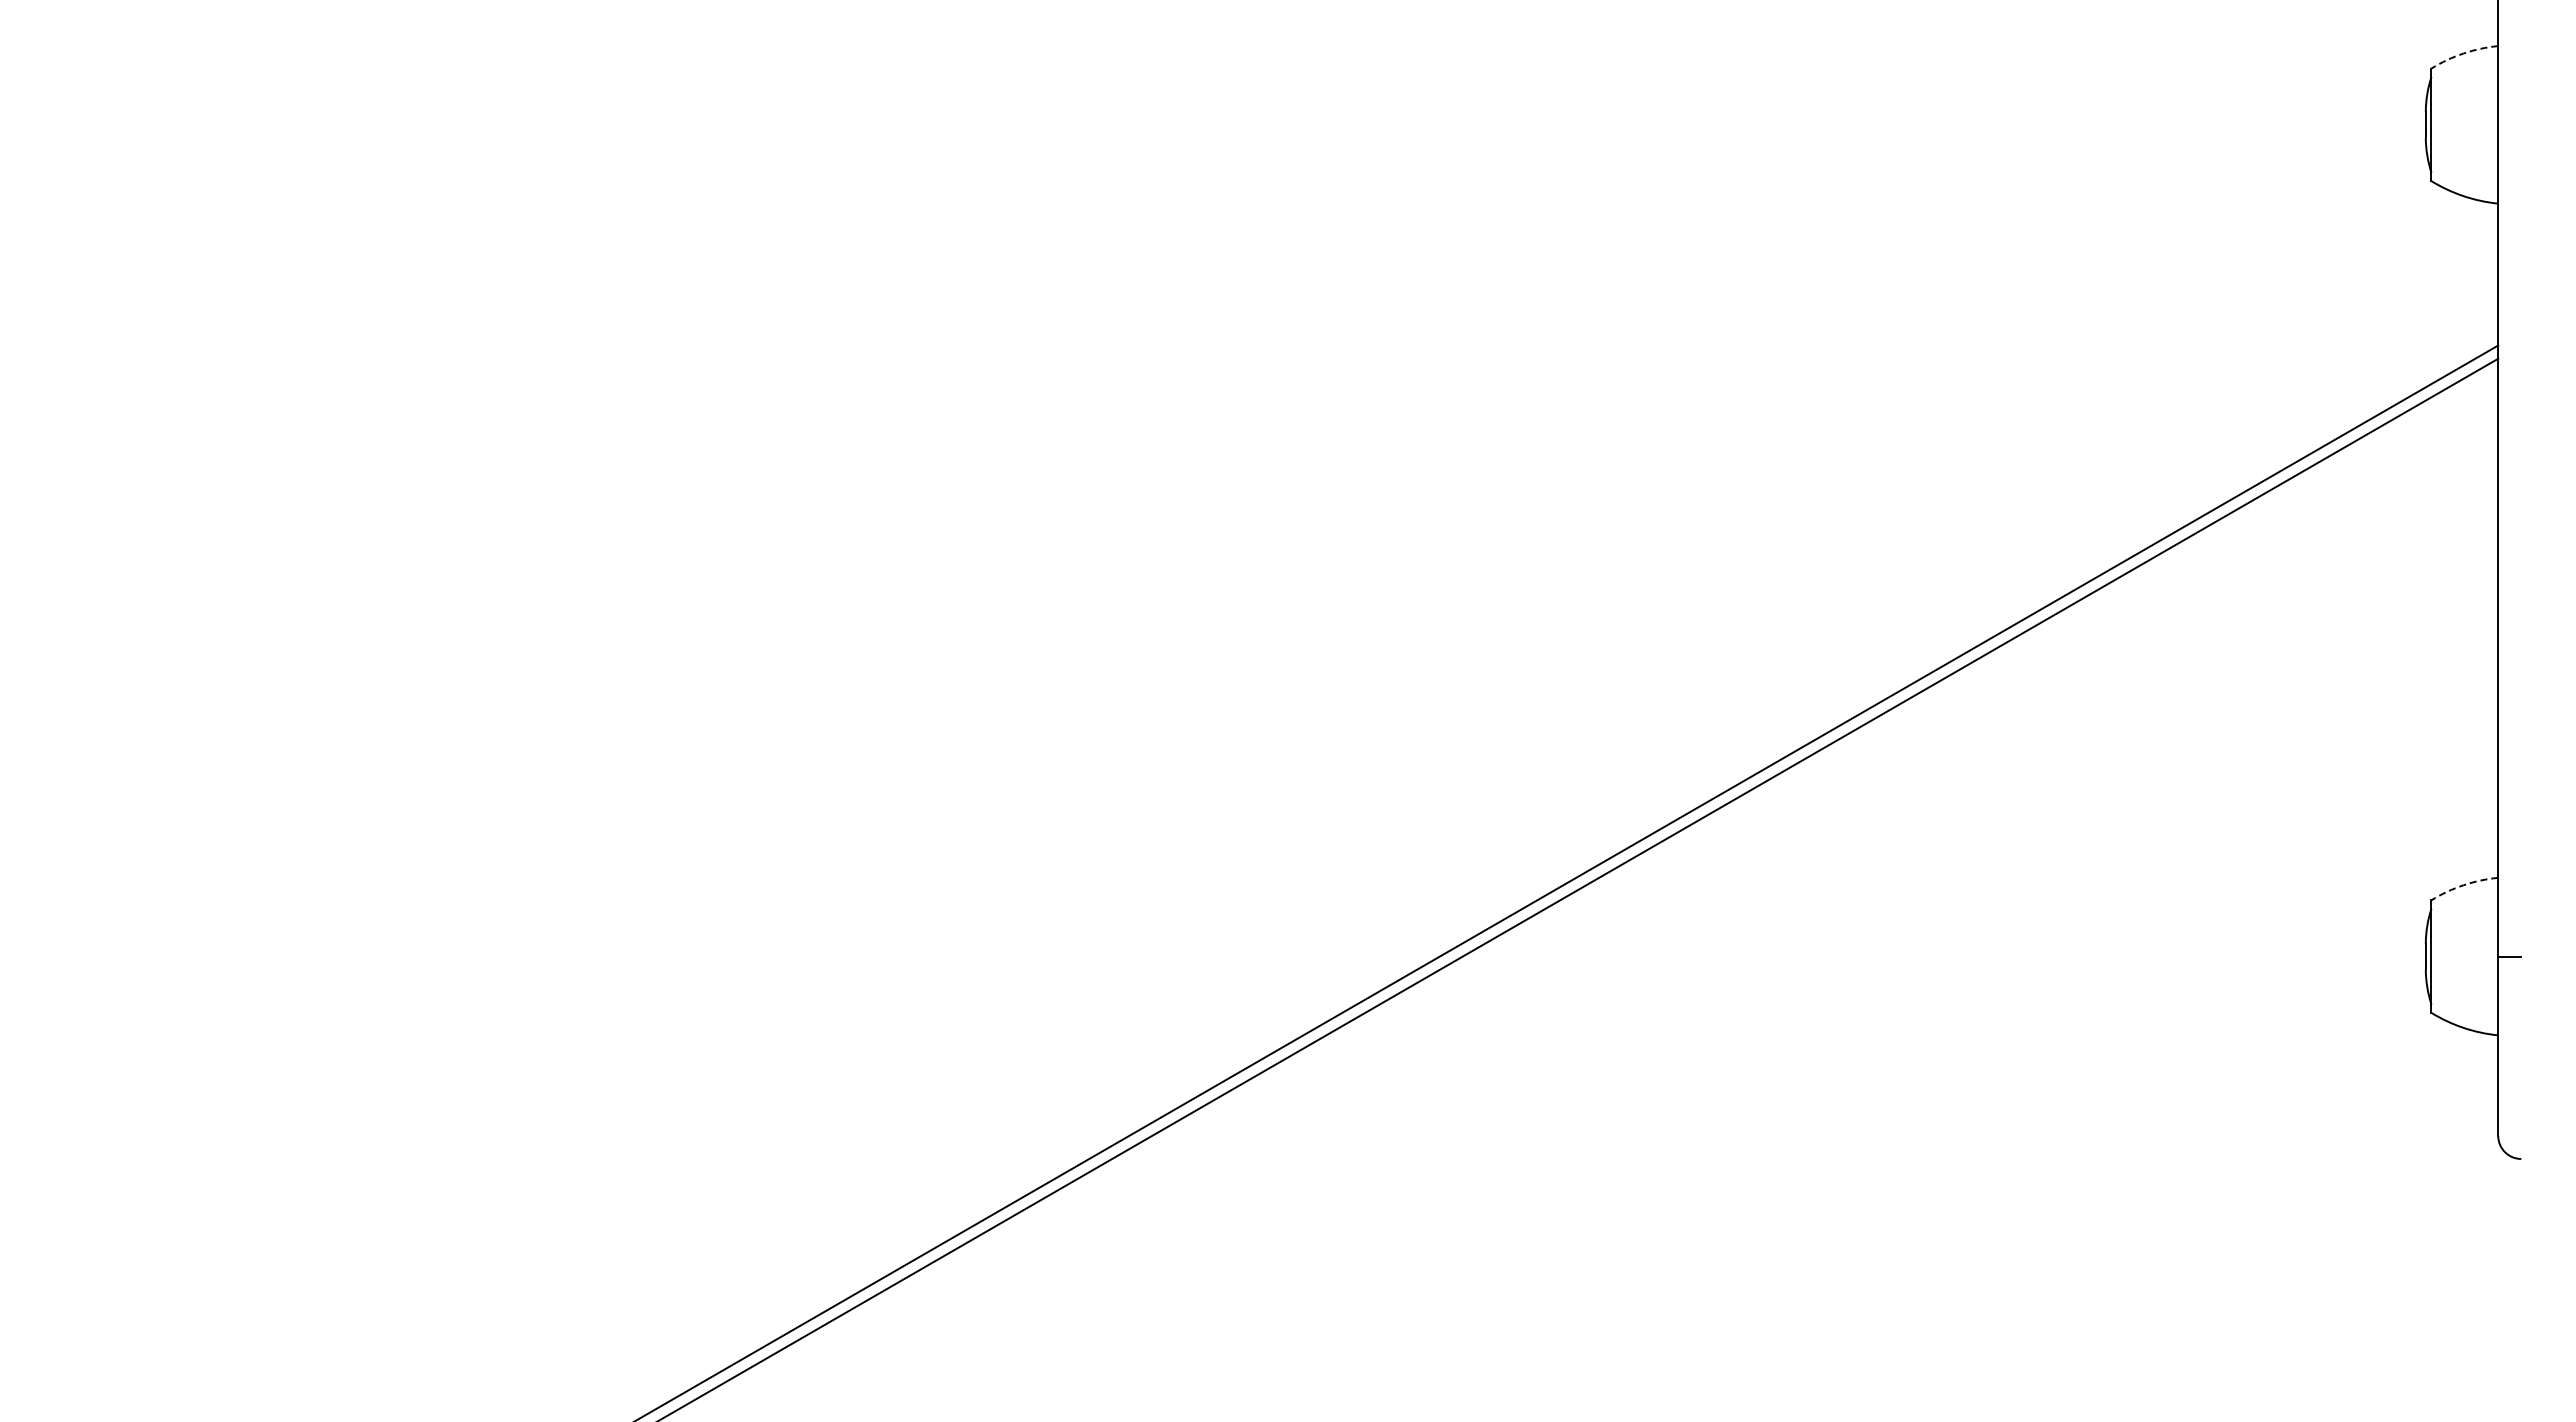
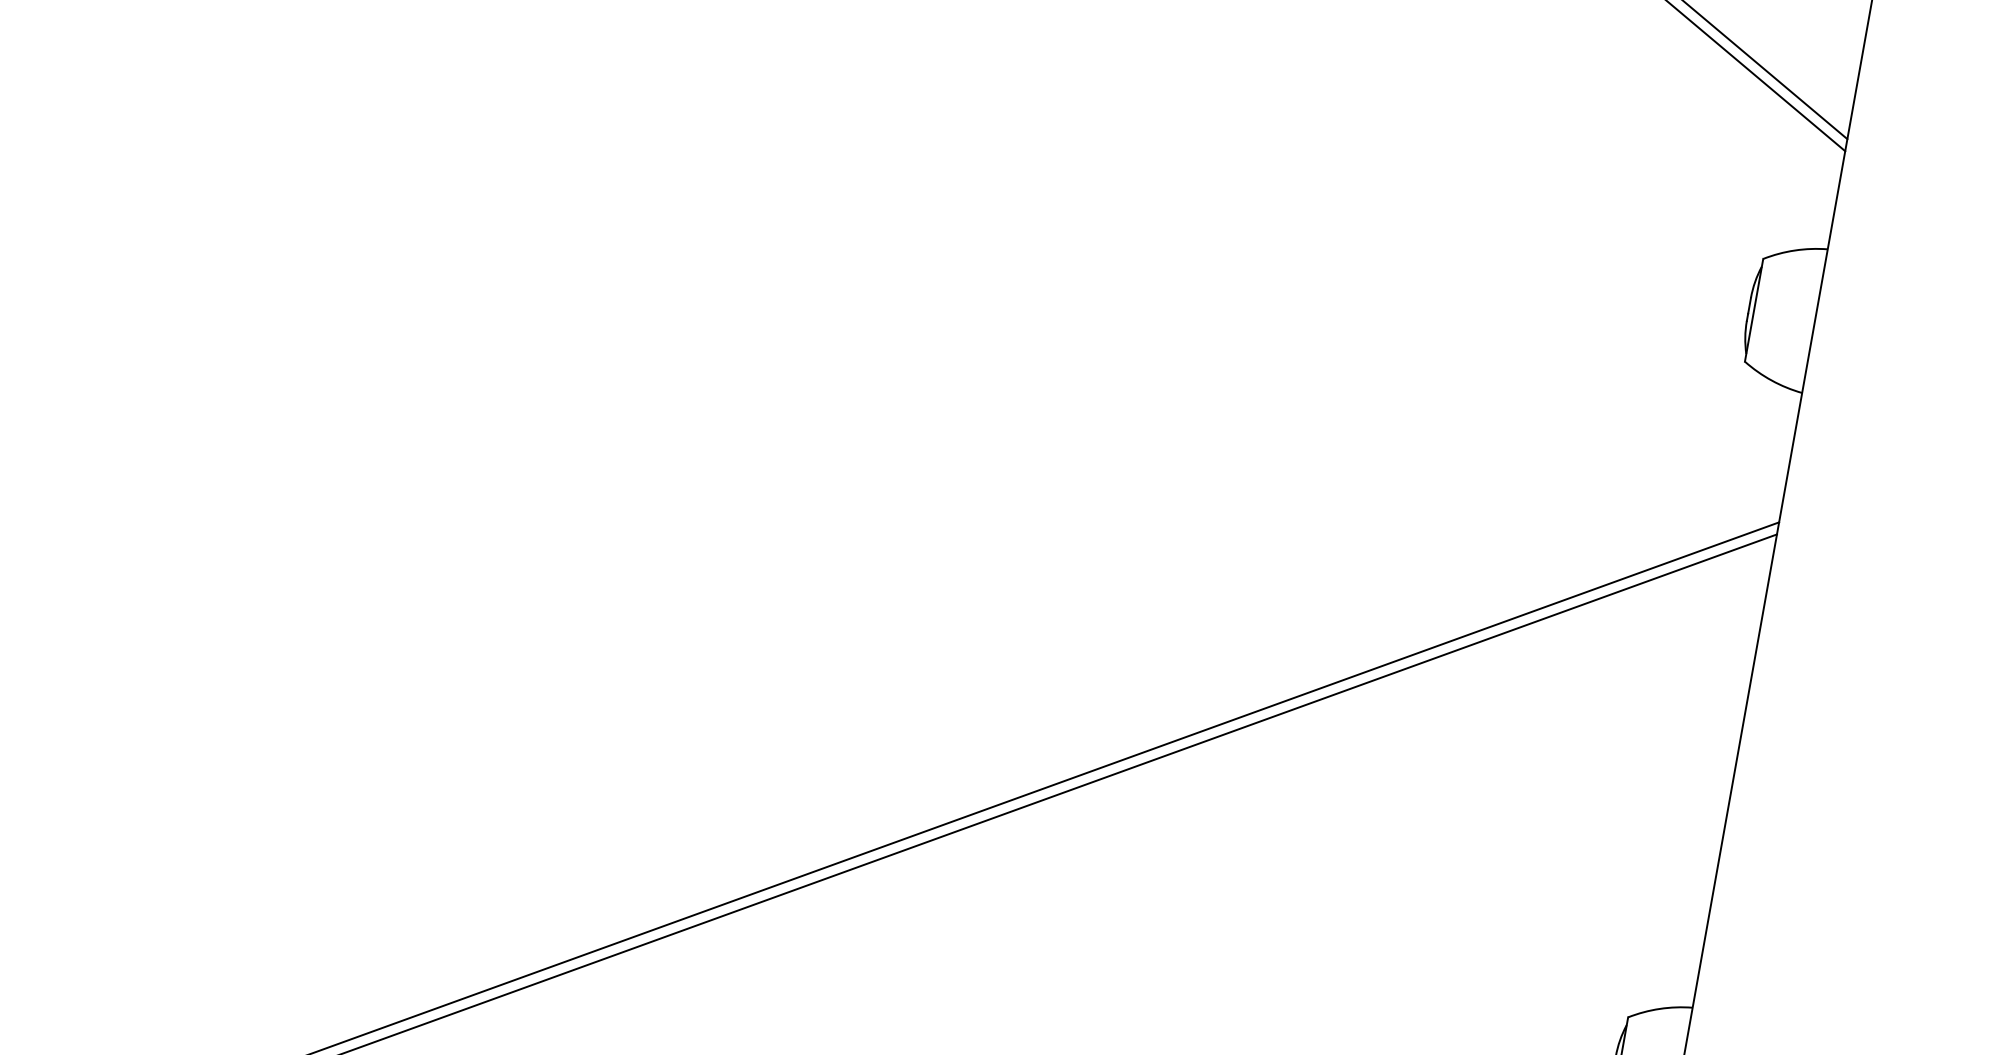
arc: (2463, 53) -> (1794, 250), dashed -> solid
arc: (2463, 885) -> (1659, 1009), dashed -> solid

